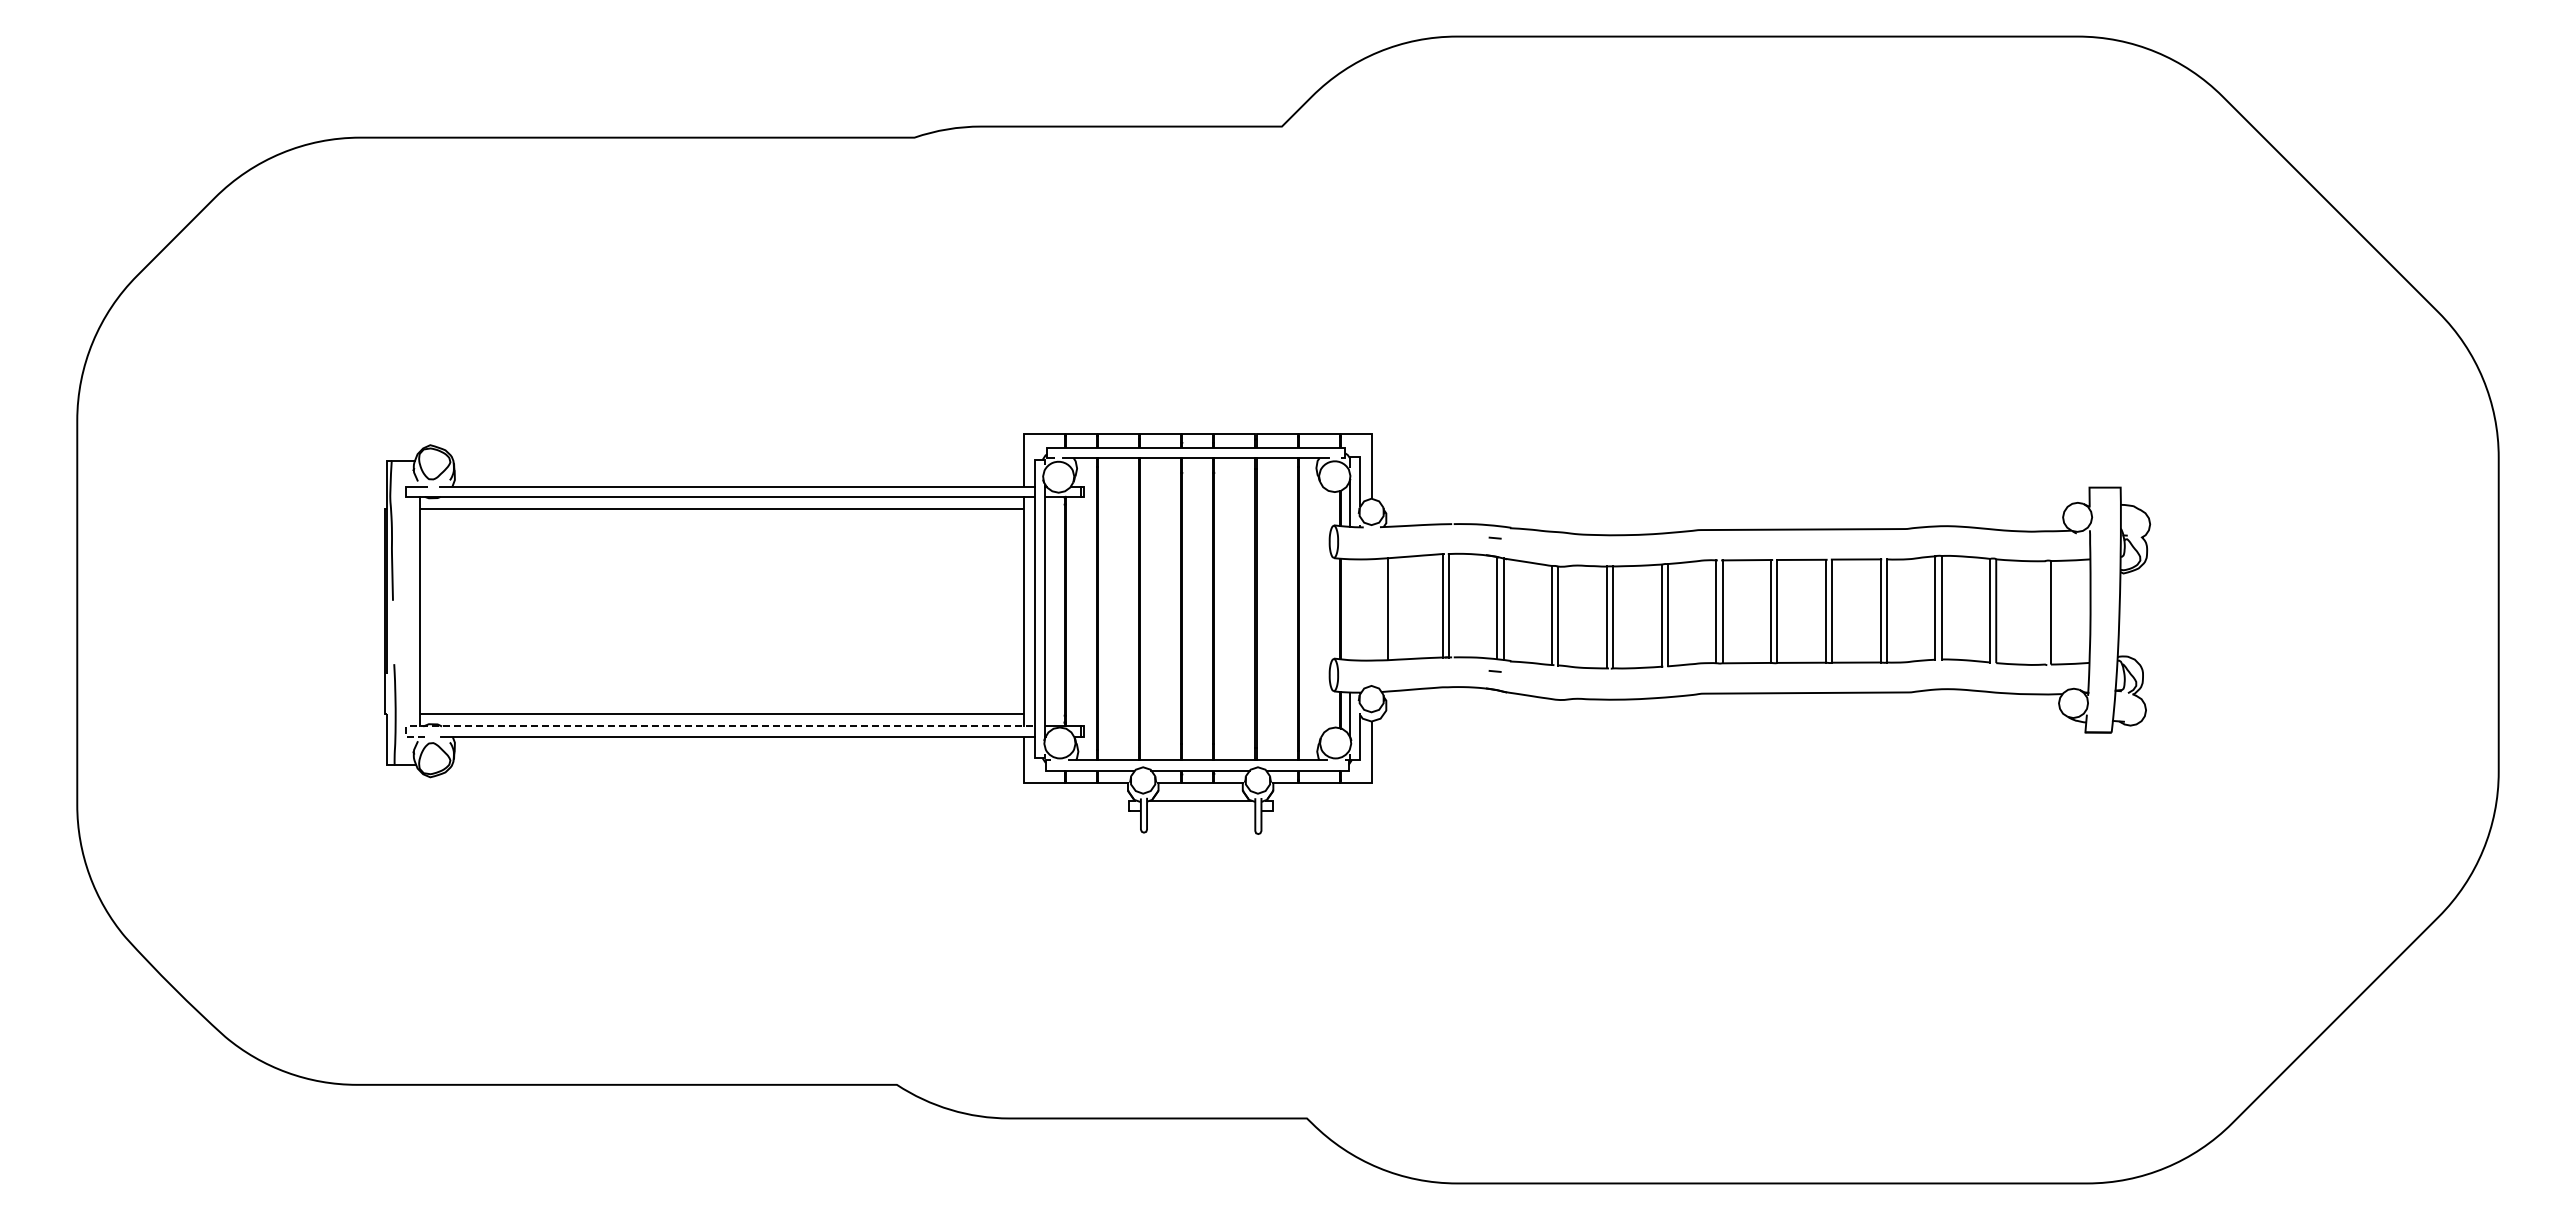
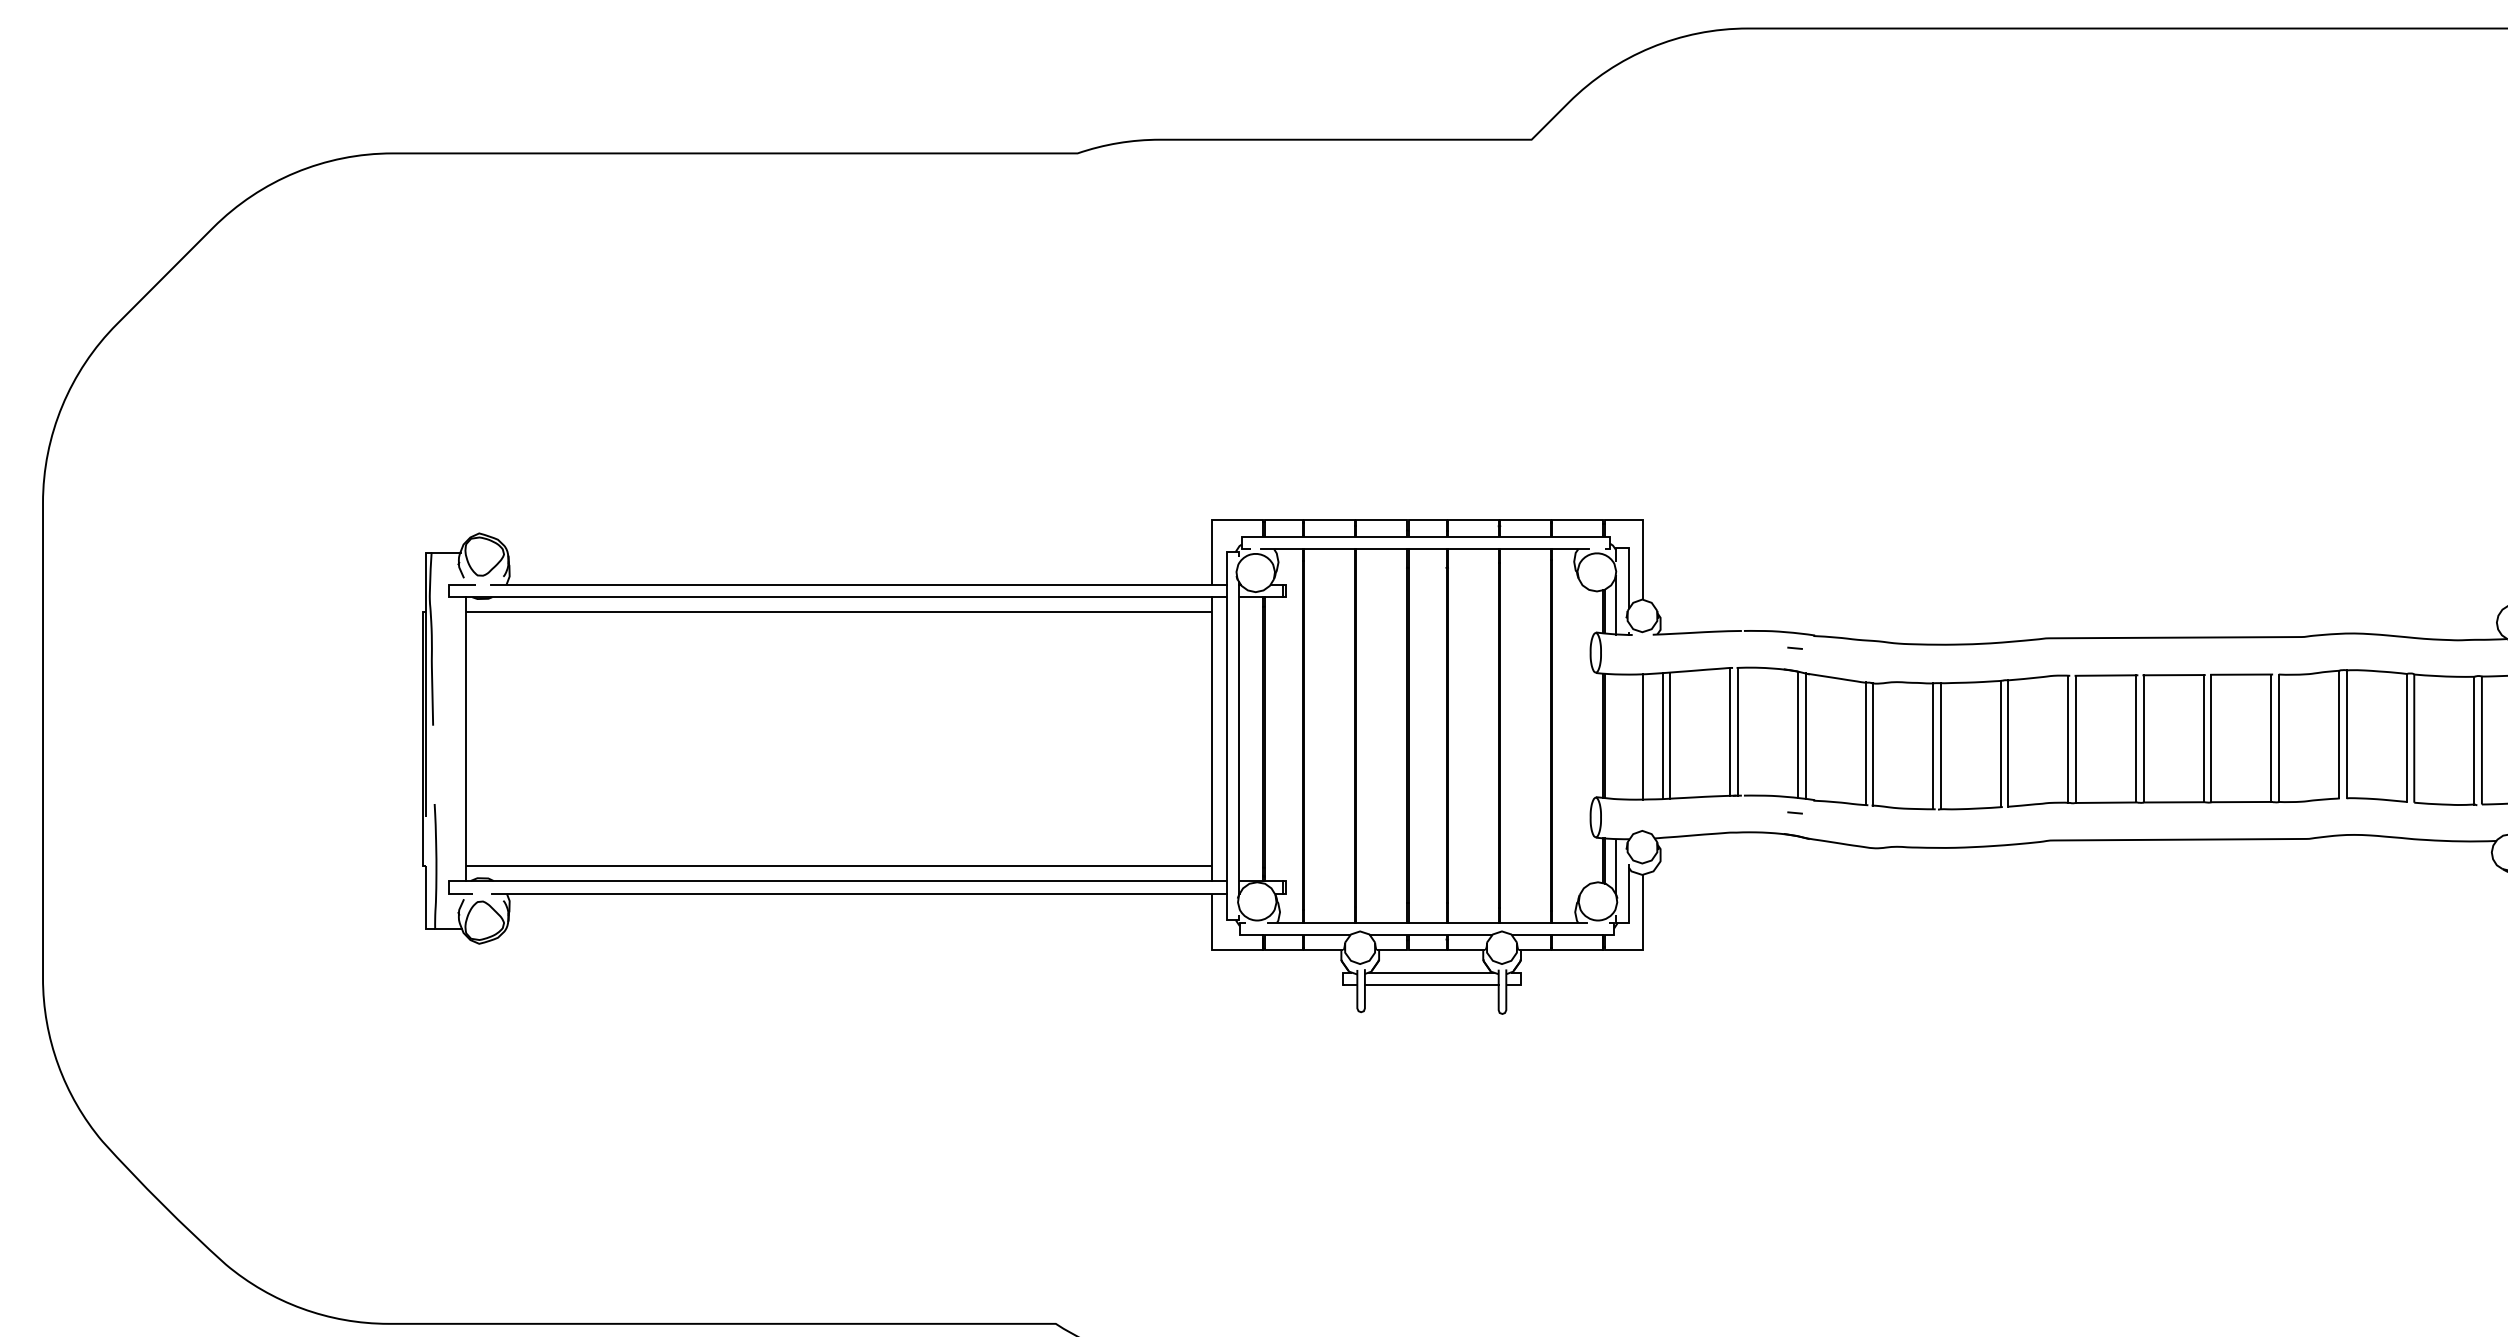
line: (1394, 608) -> (1670, 735), added
line: (1372, 609) -> (1643, 736), added
line: (2044, 612) -> (2473, 740), added
line: (704, 726) -> (818, 881), dashed -> solid
line: (1201, 810) -> (1432, 984), added

